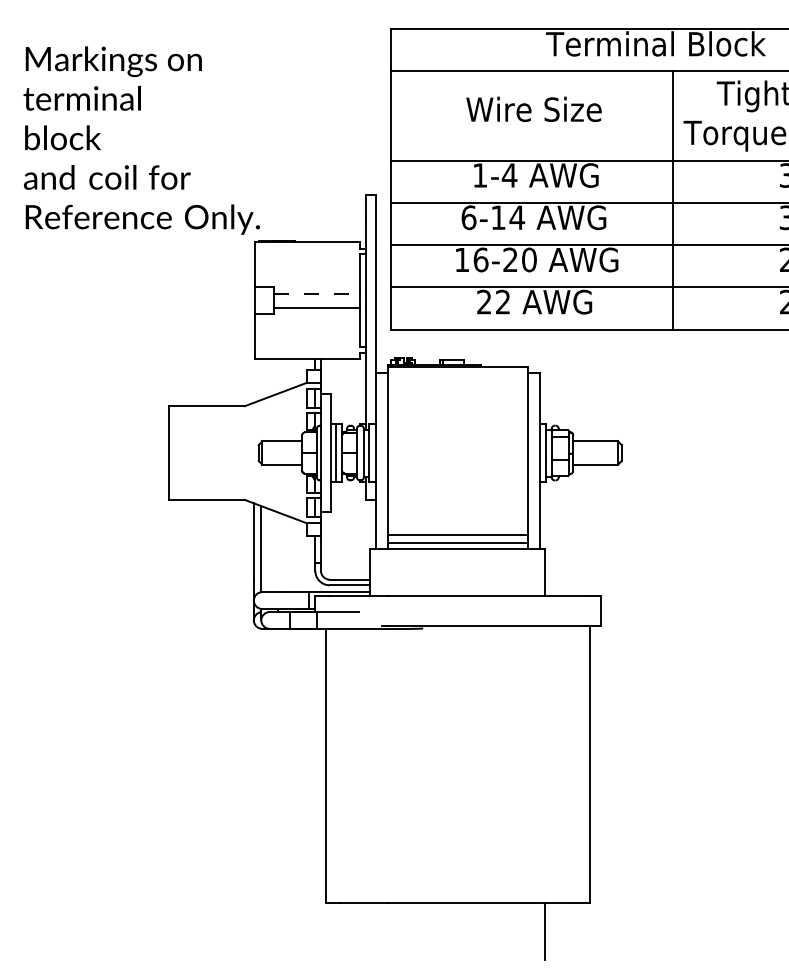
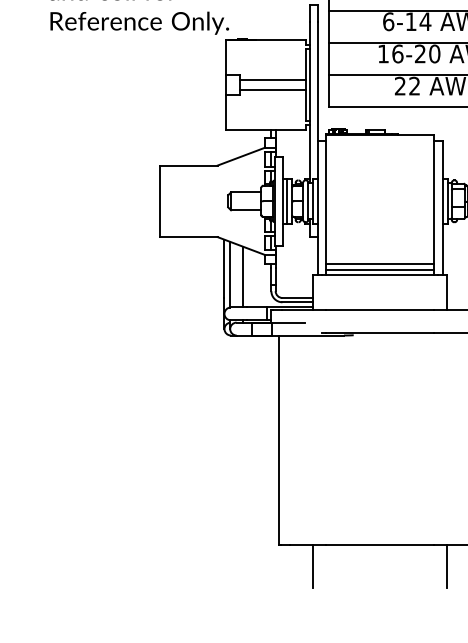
line: (317, 293) -> (273, 79), dashed -> solid
line: (278, 552) -> (243, 277), added
line: (370, 931) -> (313, 566), added

